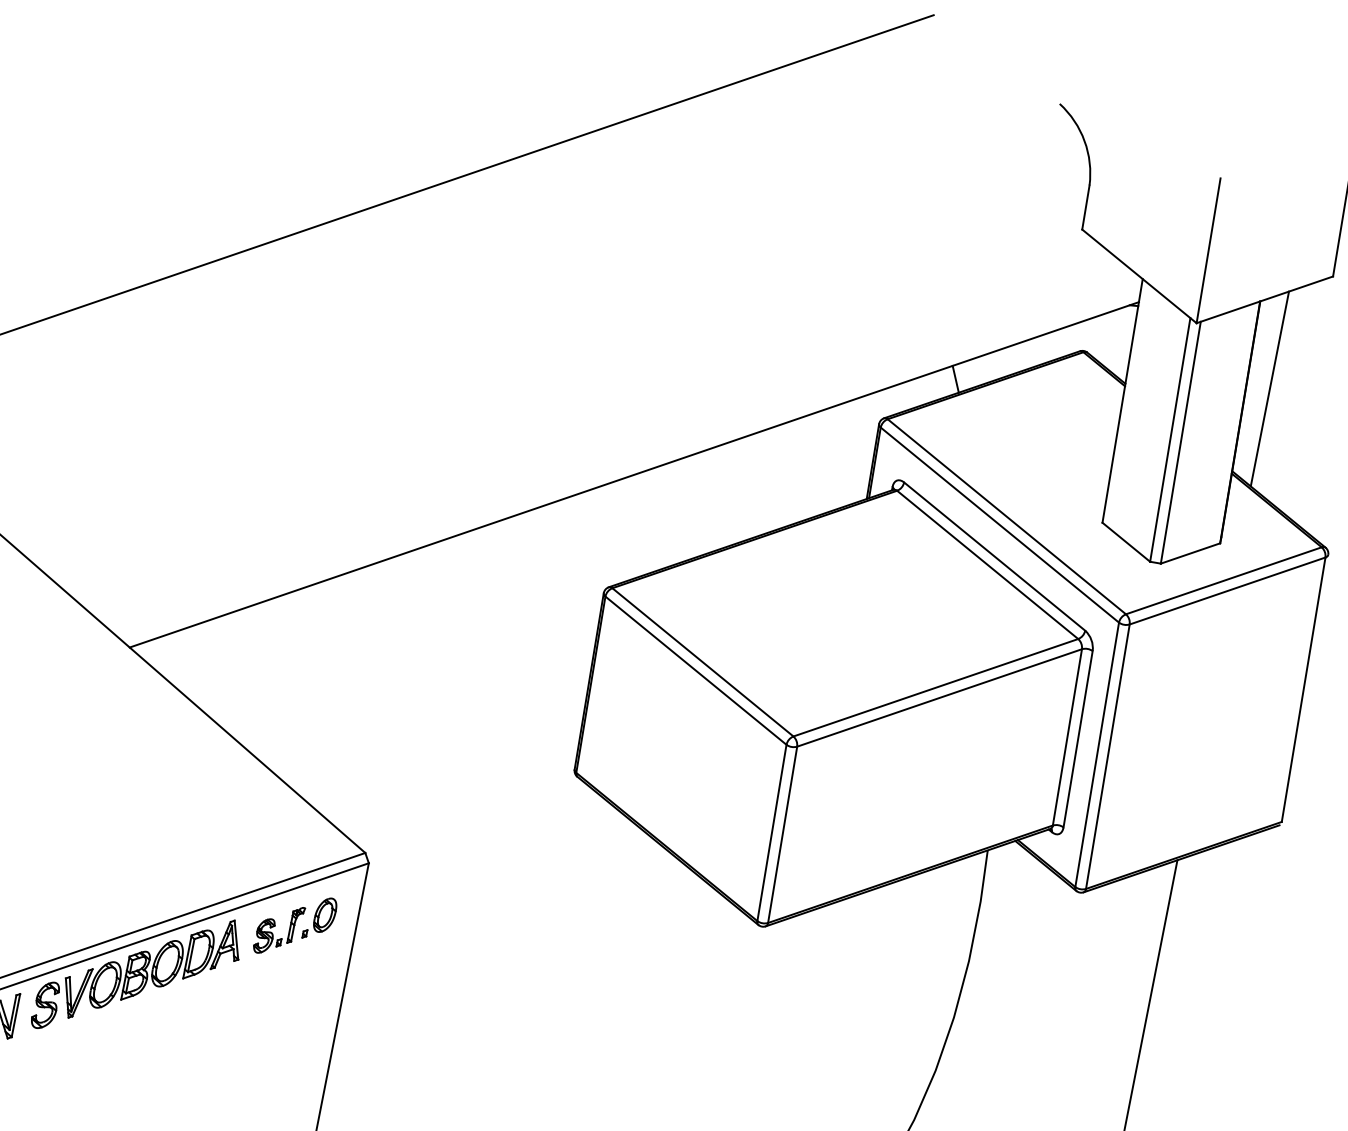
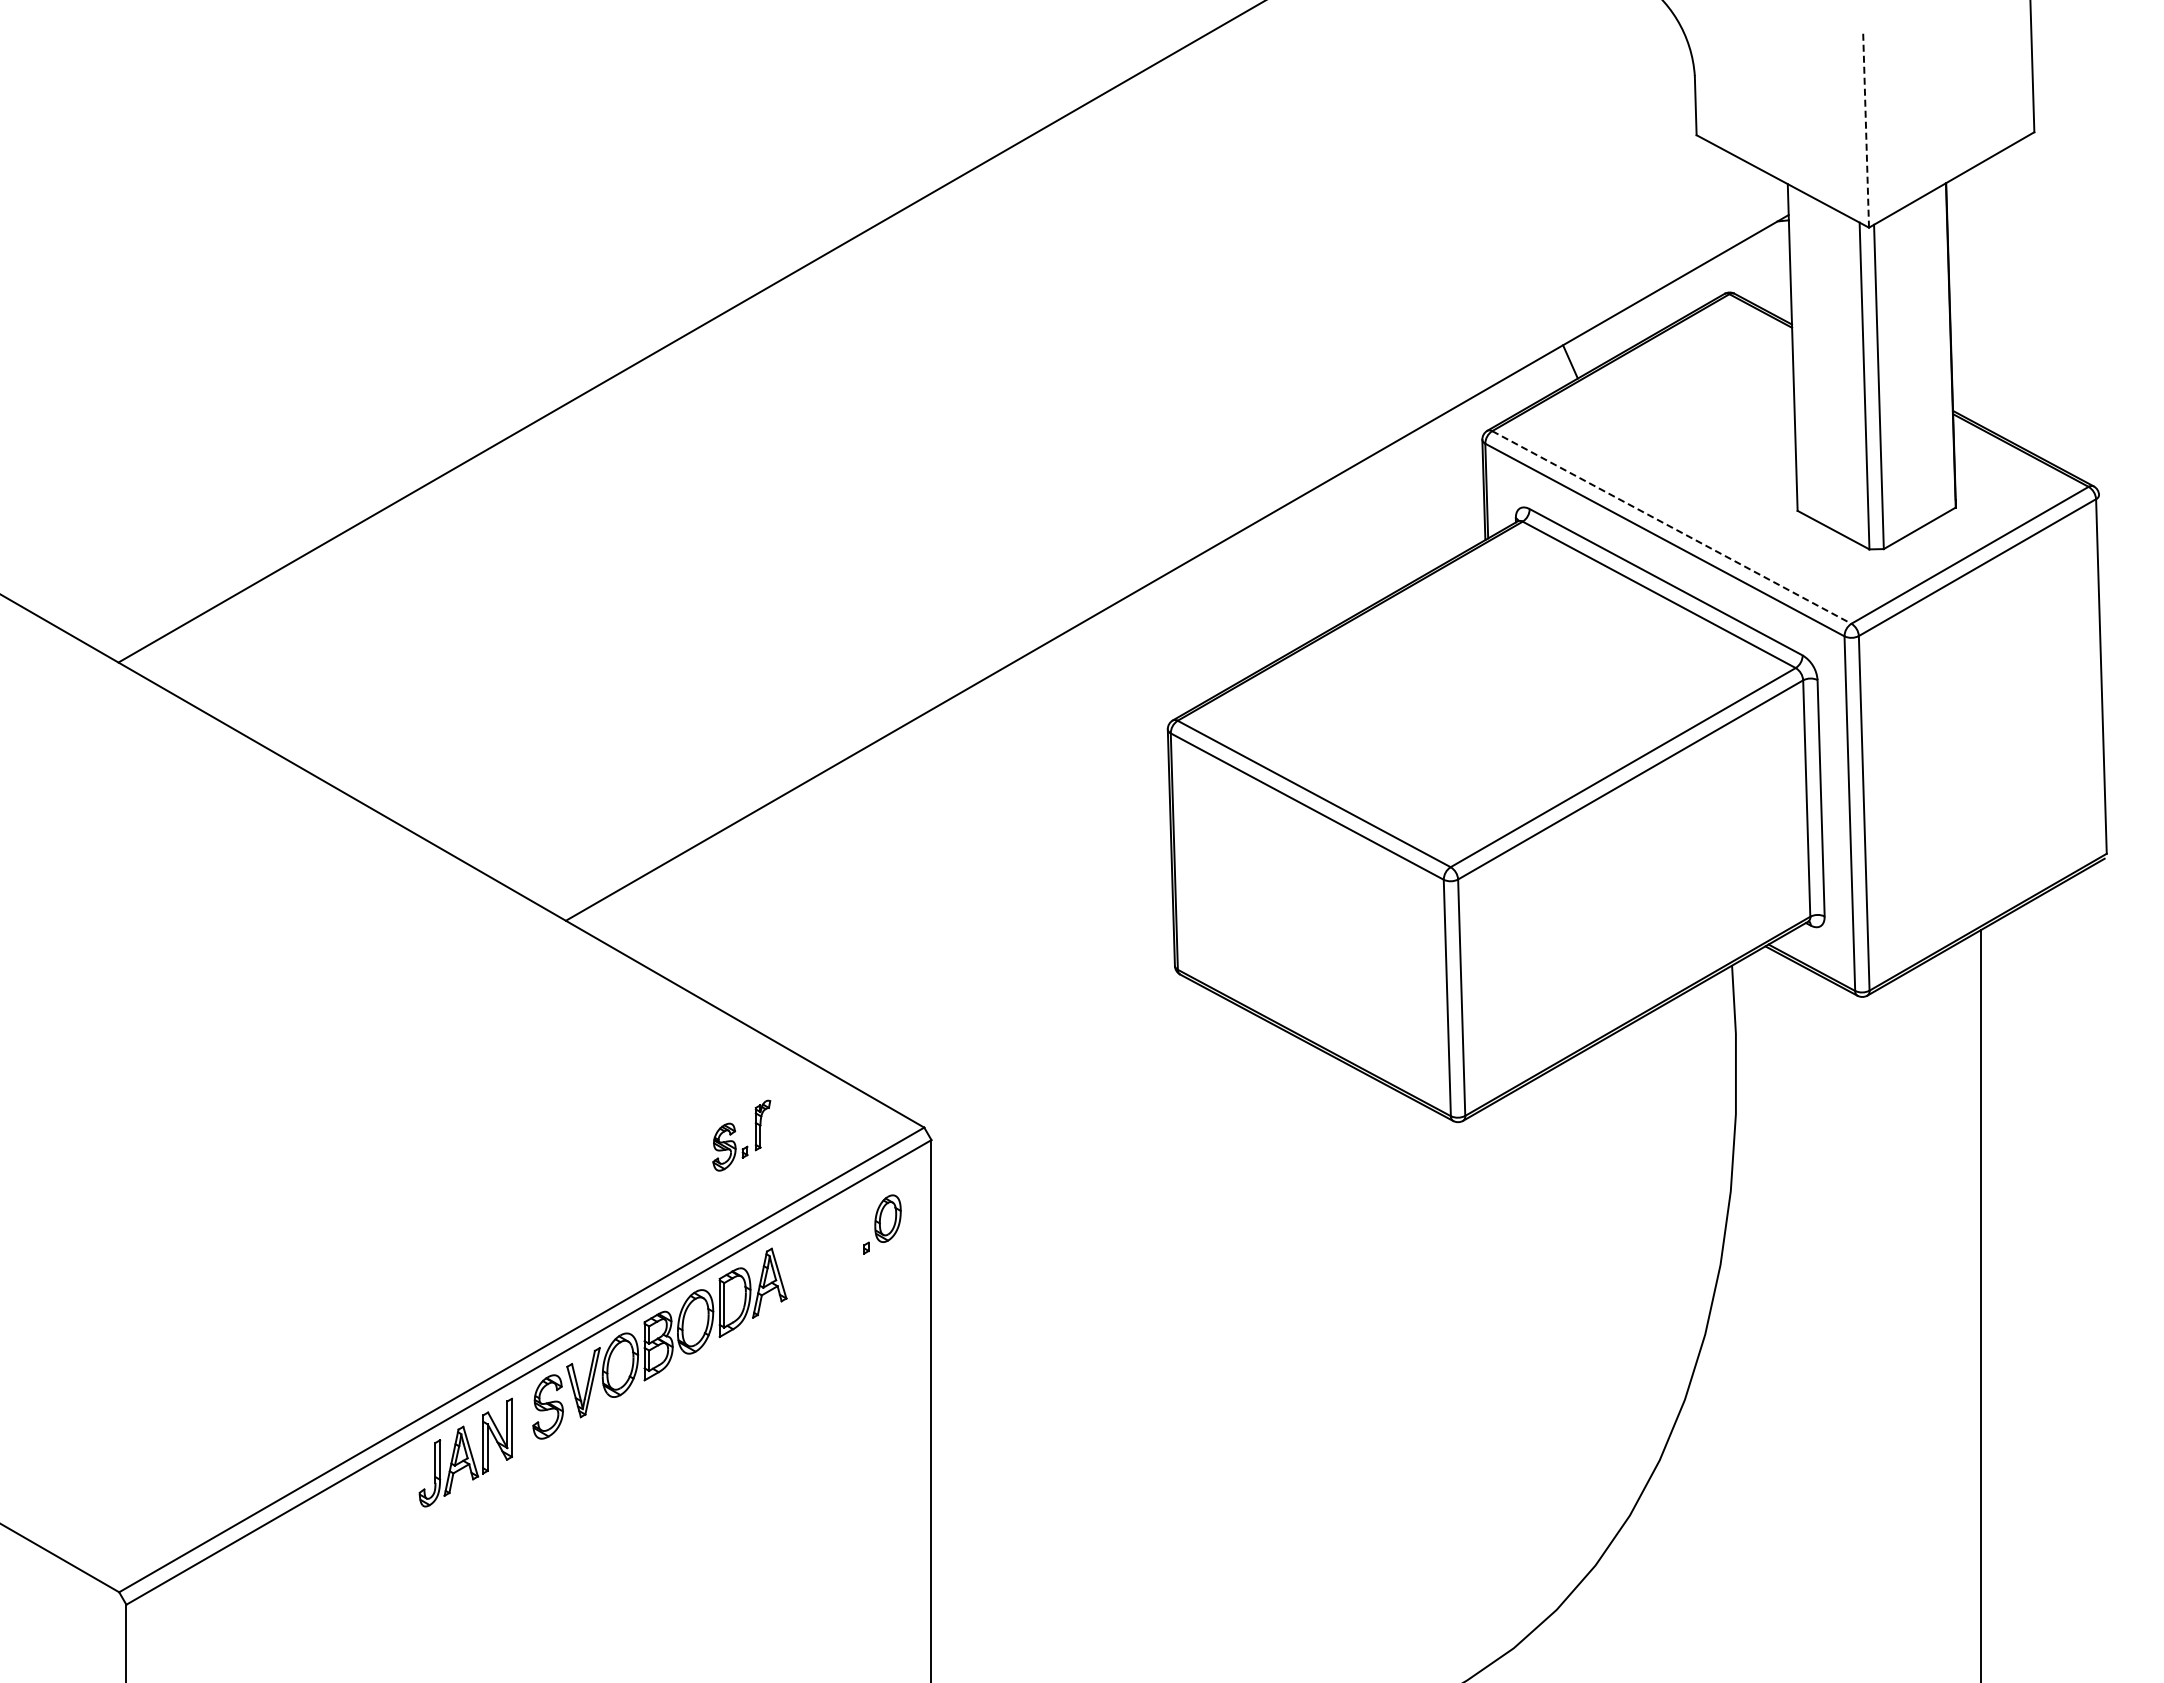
line: (1208, 250) -> (1866, 130), solid -> dashed
line: (1269, 388) -> (1980, 294), removed
line: (1006, 516) -> (1671, 527), solid -> dashed
part: (275, 926) -> (736, 1131), moved

